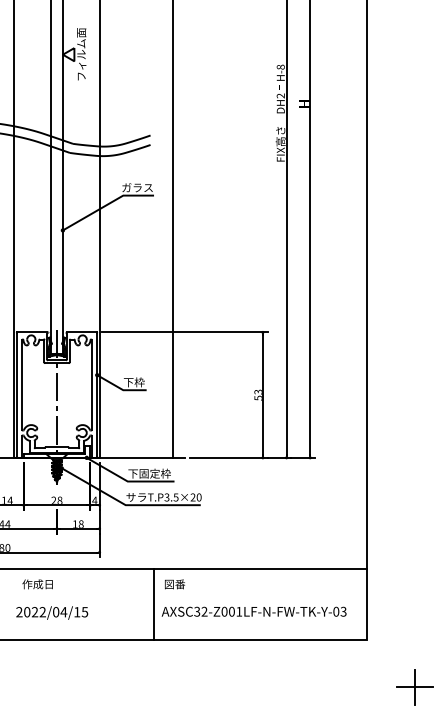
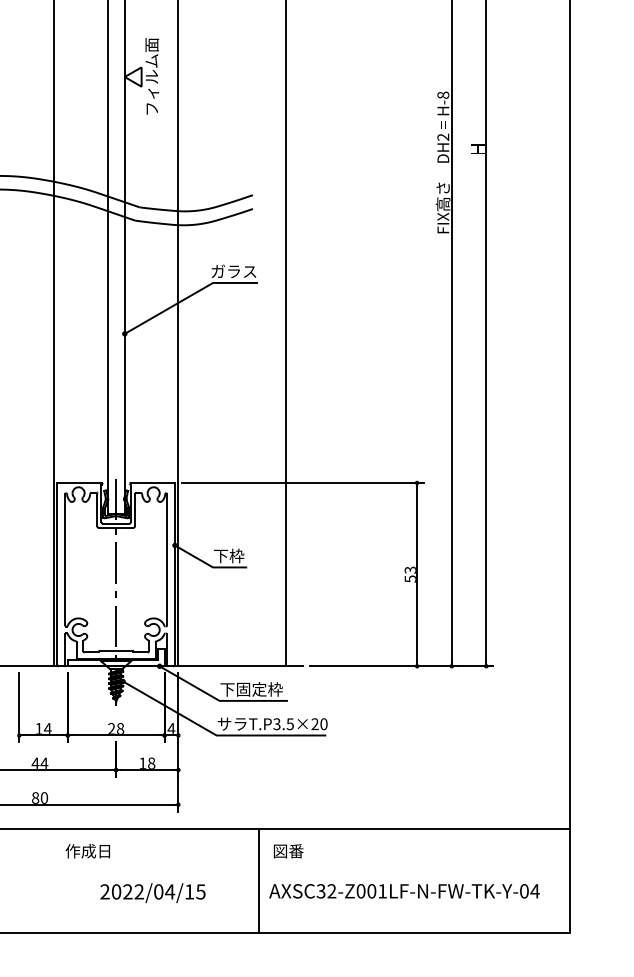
text: (343, 611) -> (534, 890), AXSC32-Z001LF-N-FW-TK-Y-03 -> AXSC32-Z001LF-N-FW-TK-Y-04
text: (52, 612) -> (153, 892), moved

